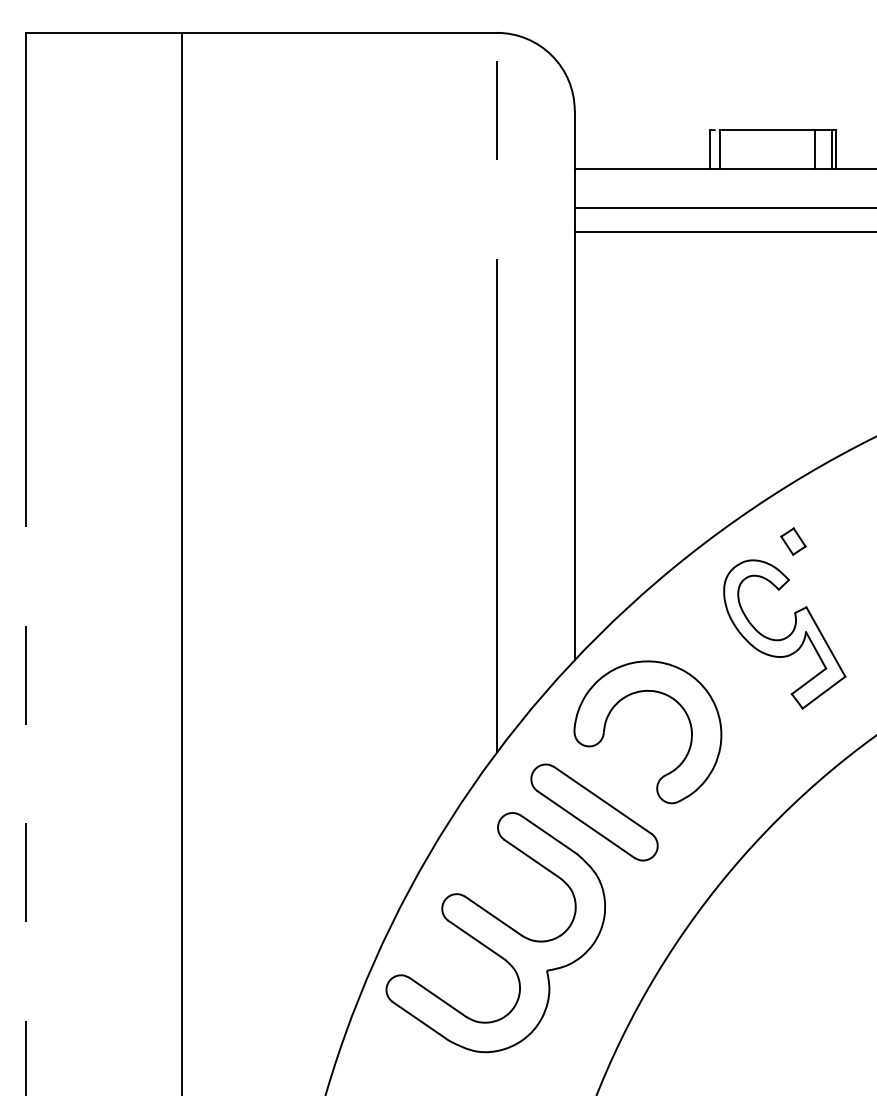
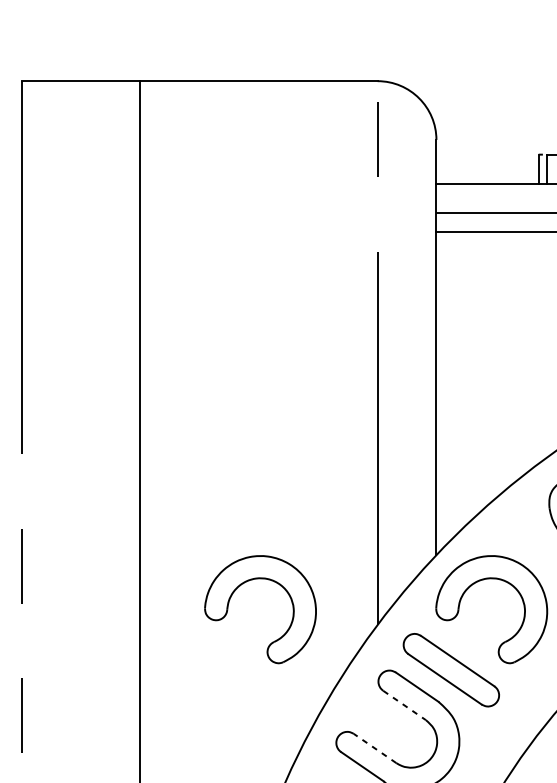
part: (331, 693) -> (252, 580), added
line: (533, 859) -> (405, 705), solid -> dashed
line: (493, 915) -> (375, 748), solid -> dashed

